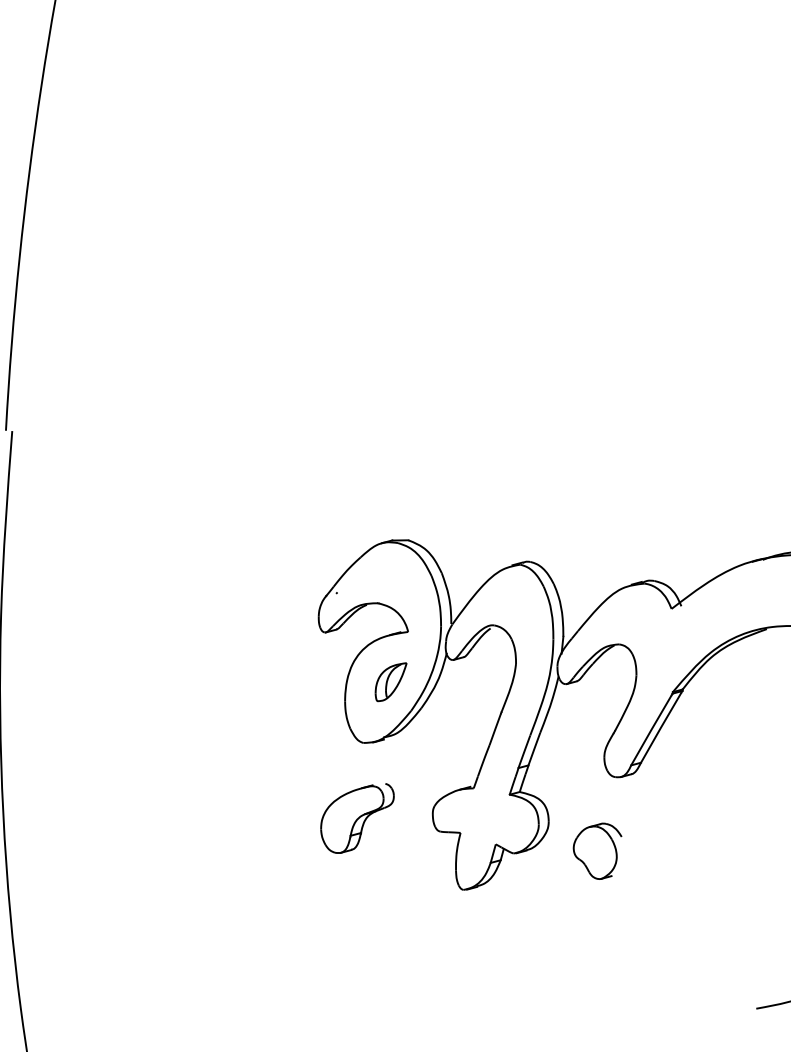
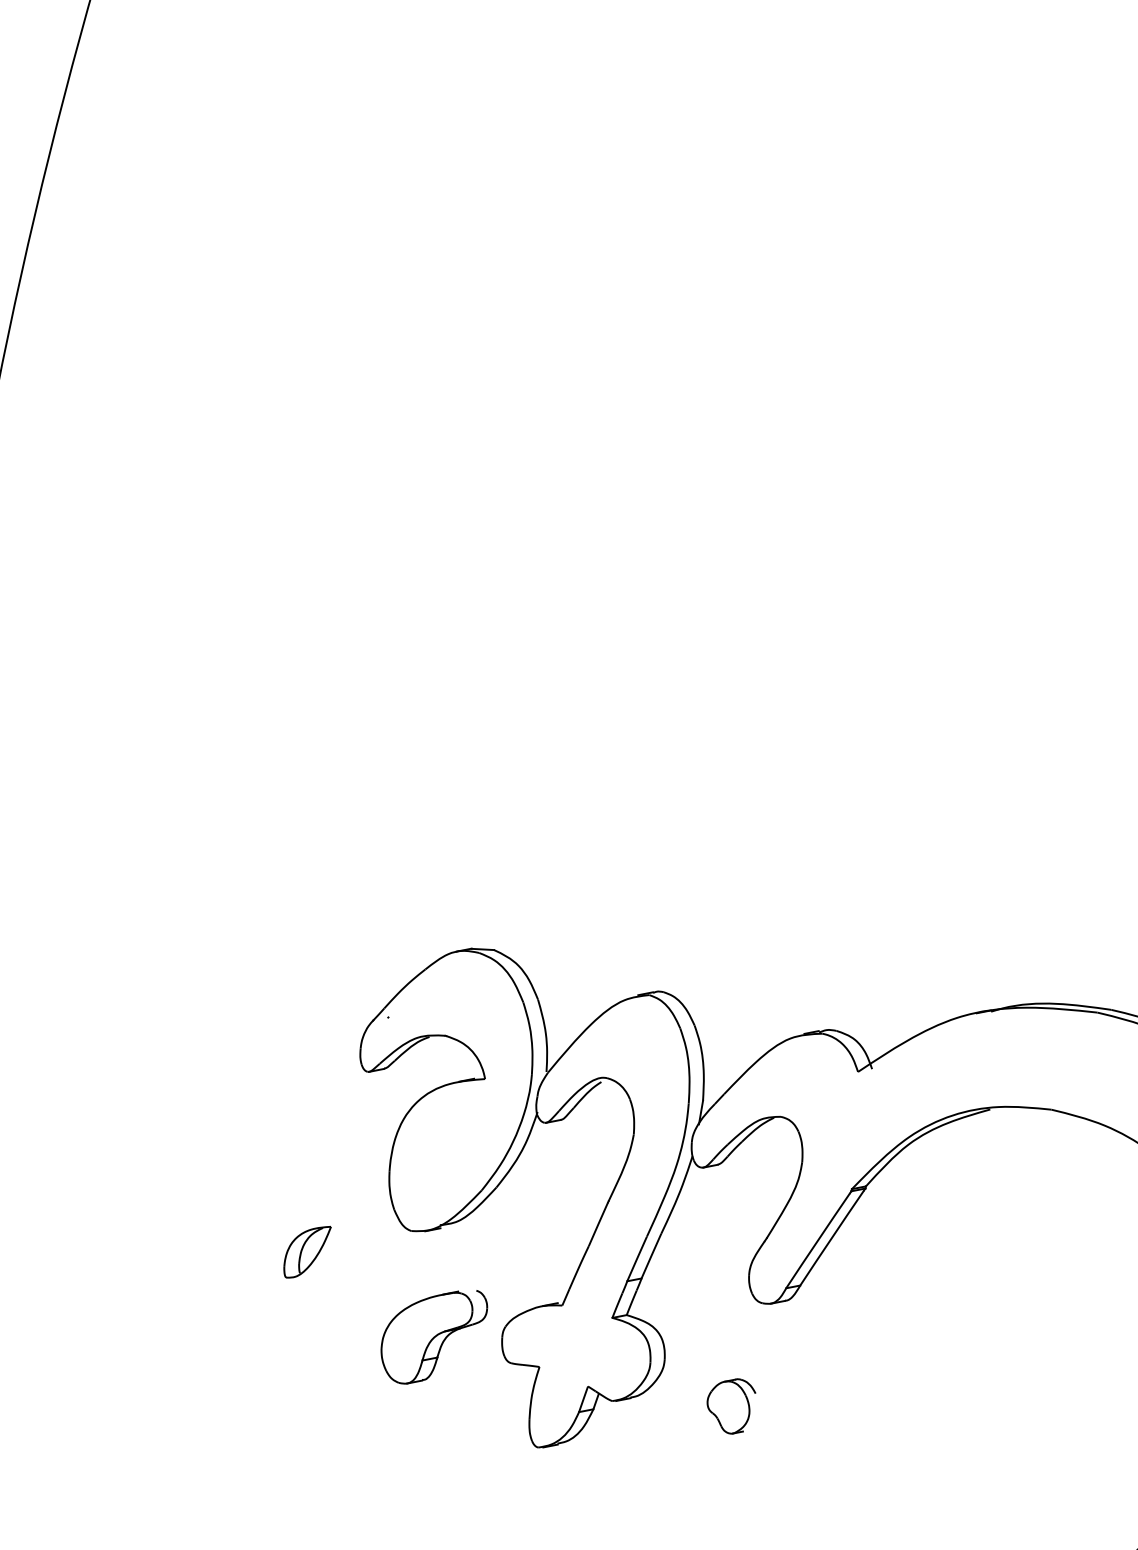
part: (391, 681) -> (307, 1251), moved
part: (358, 818) -> (434, 1337), moved
part: (598, 851) -> (731, 1406), size x0.7

